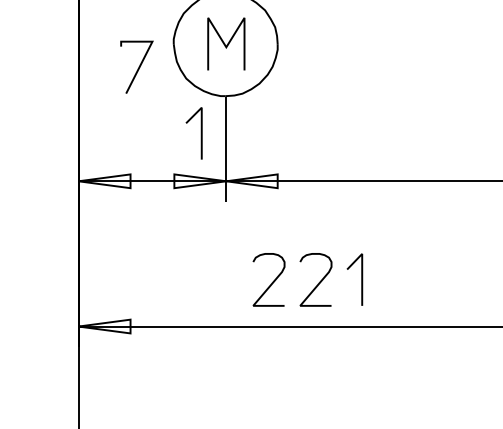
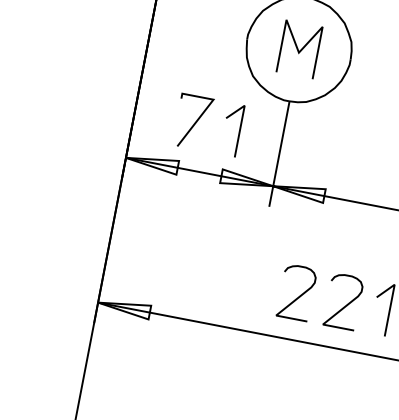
curve: (138, 66) -> (194, 121), moved
curve: (200, 133) -> (238, 131), moved

